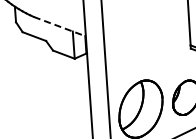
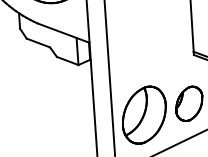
line: (59, 27) -> (63, 33), dashed -> solid

